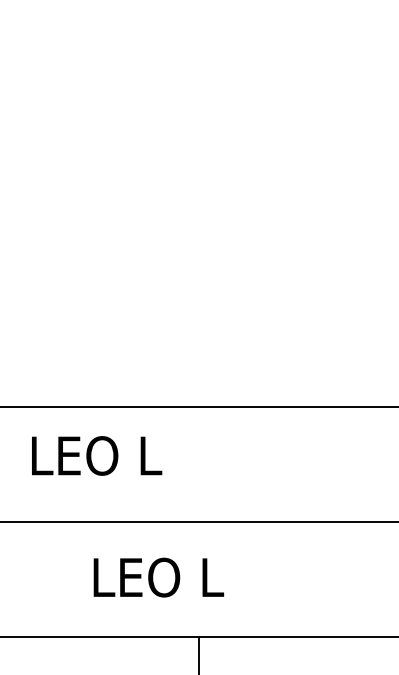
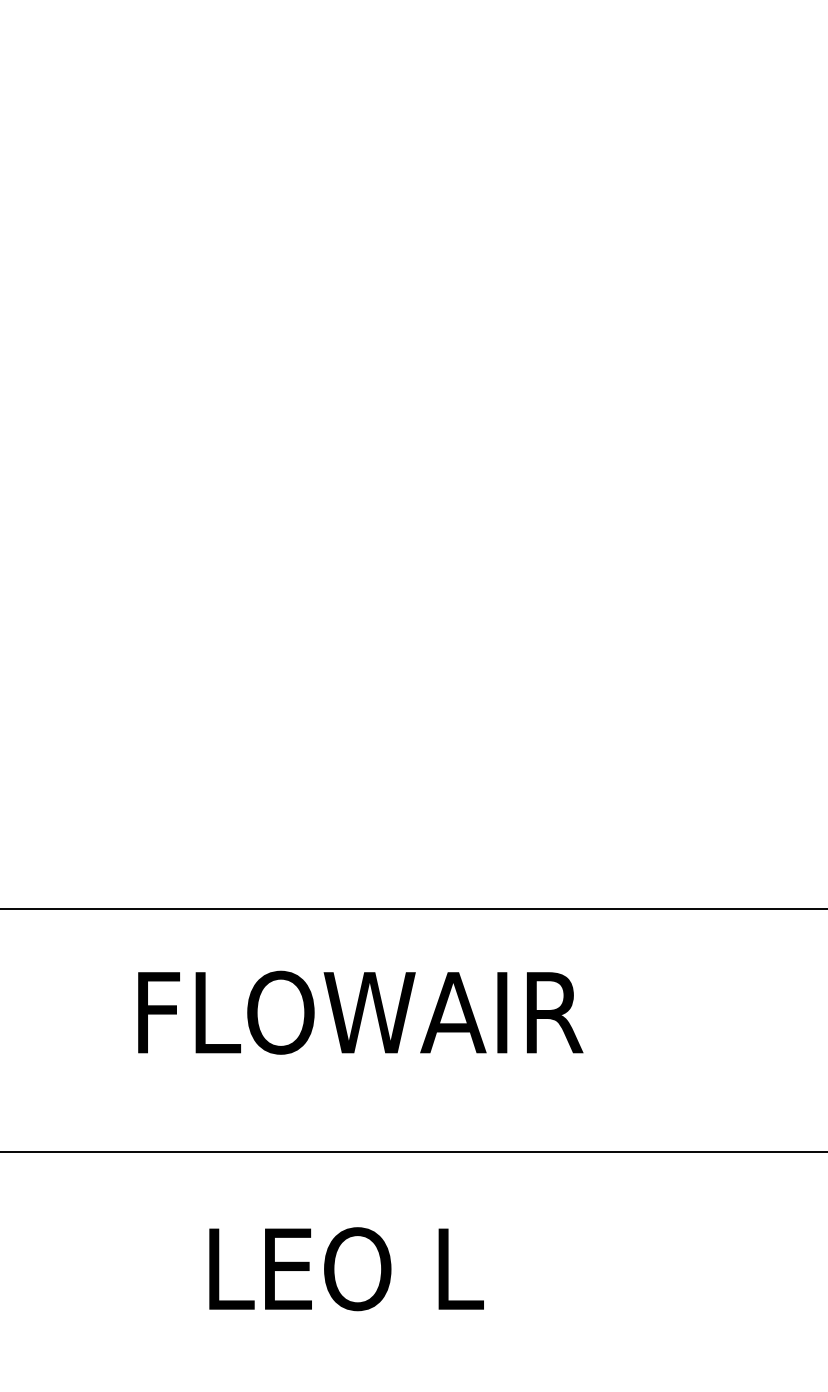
text: (145, 455) -> (345, 1011), LEO L -> FLOWAIR
text: (158, 577) -> (345, 1268), moved

